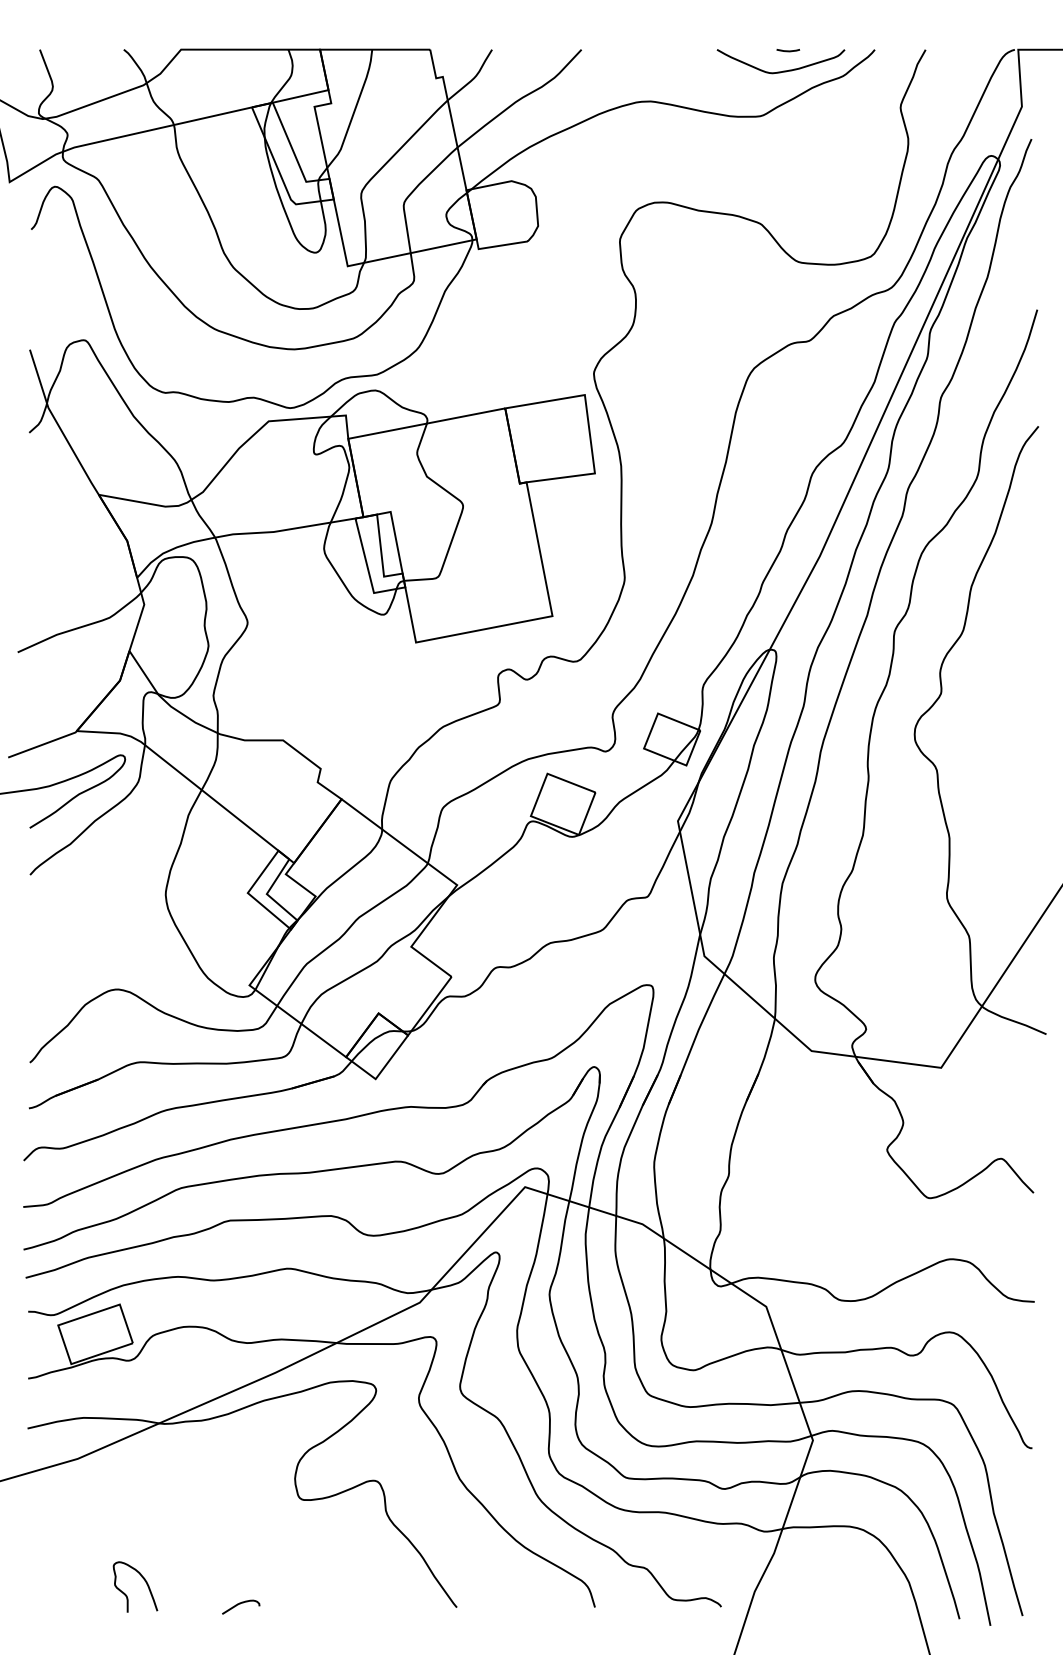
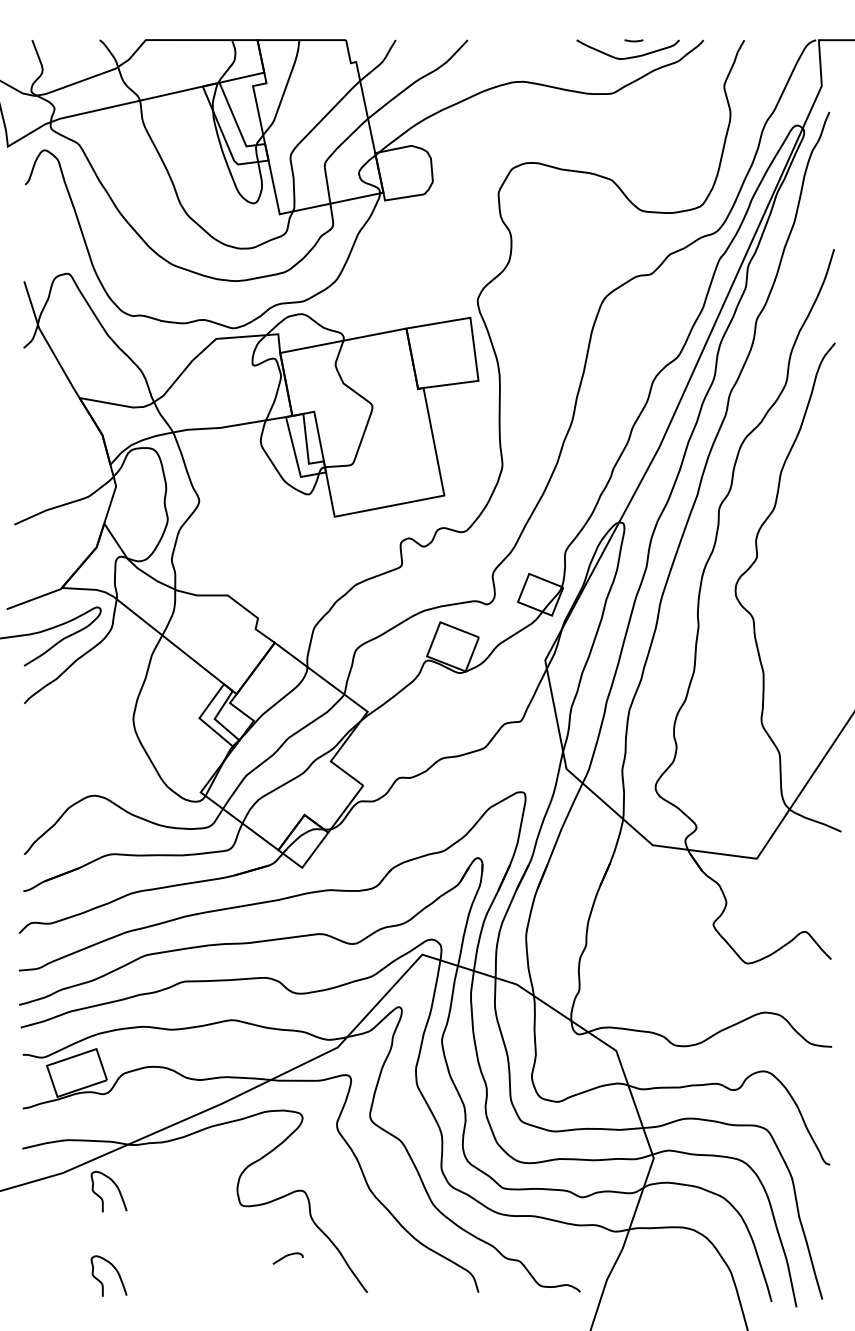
curve: (144, 1476) -> (116, 1187), added
curve: (240, 1604) -> (287, 1256), moved

